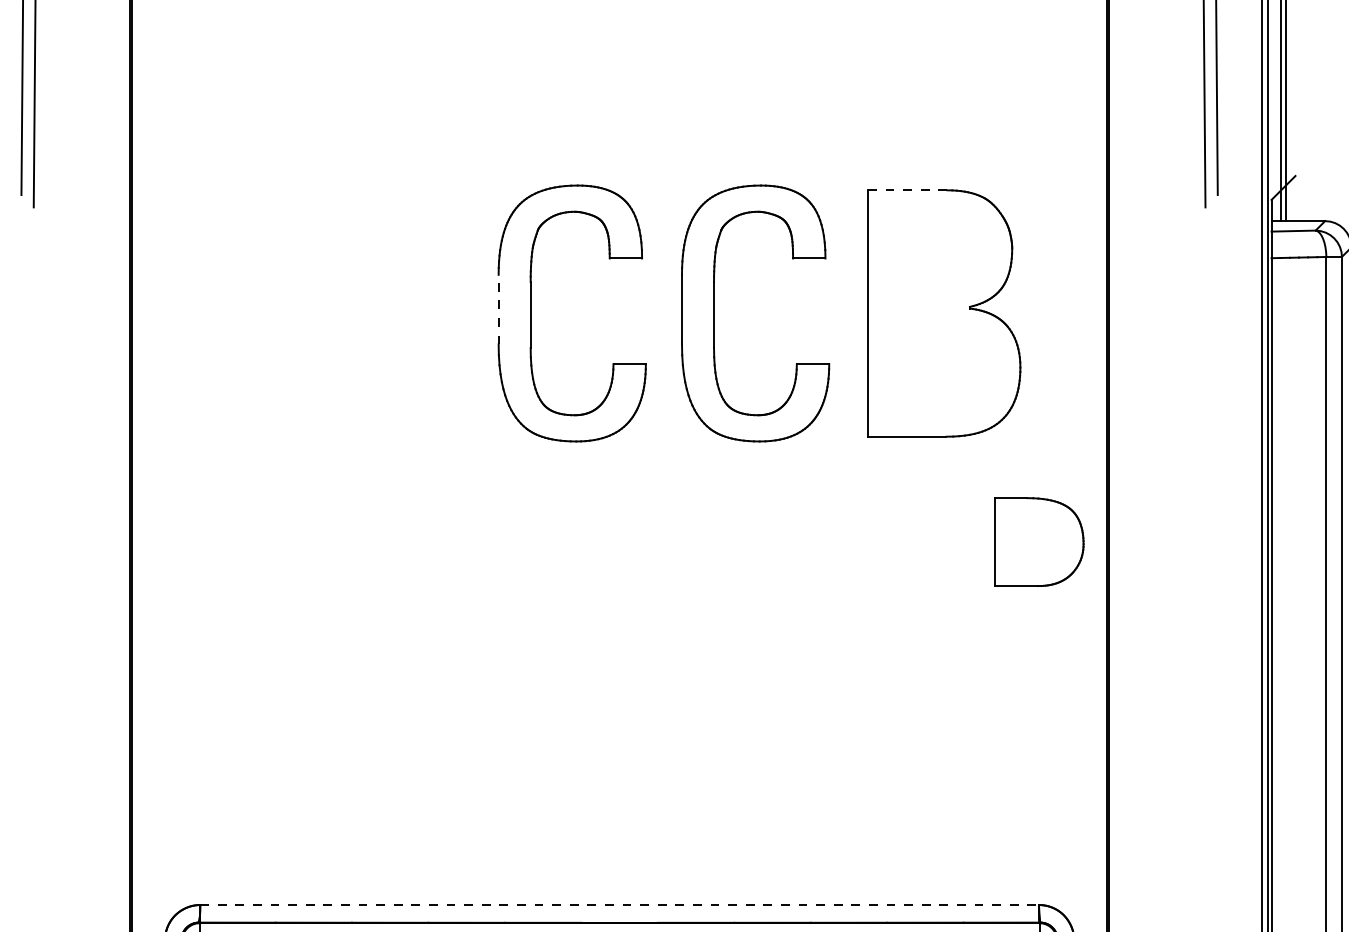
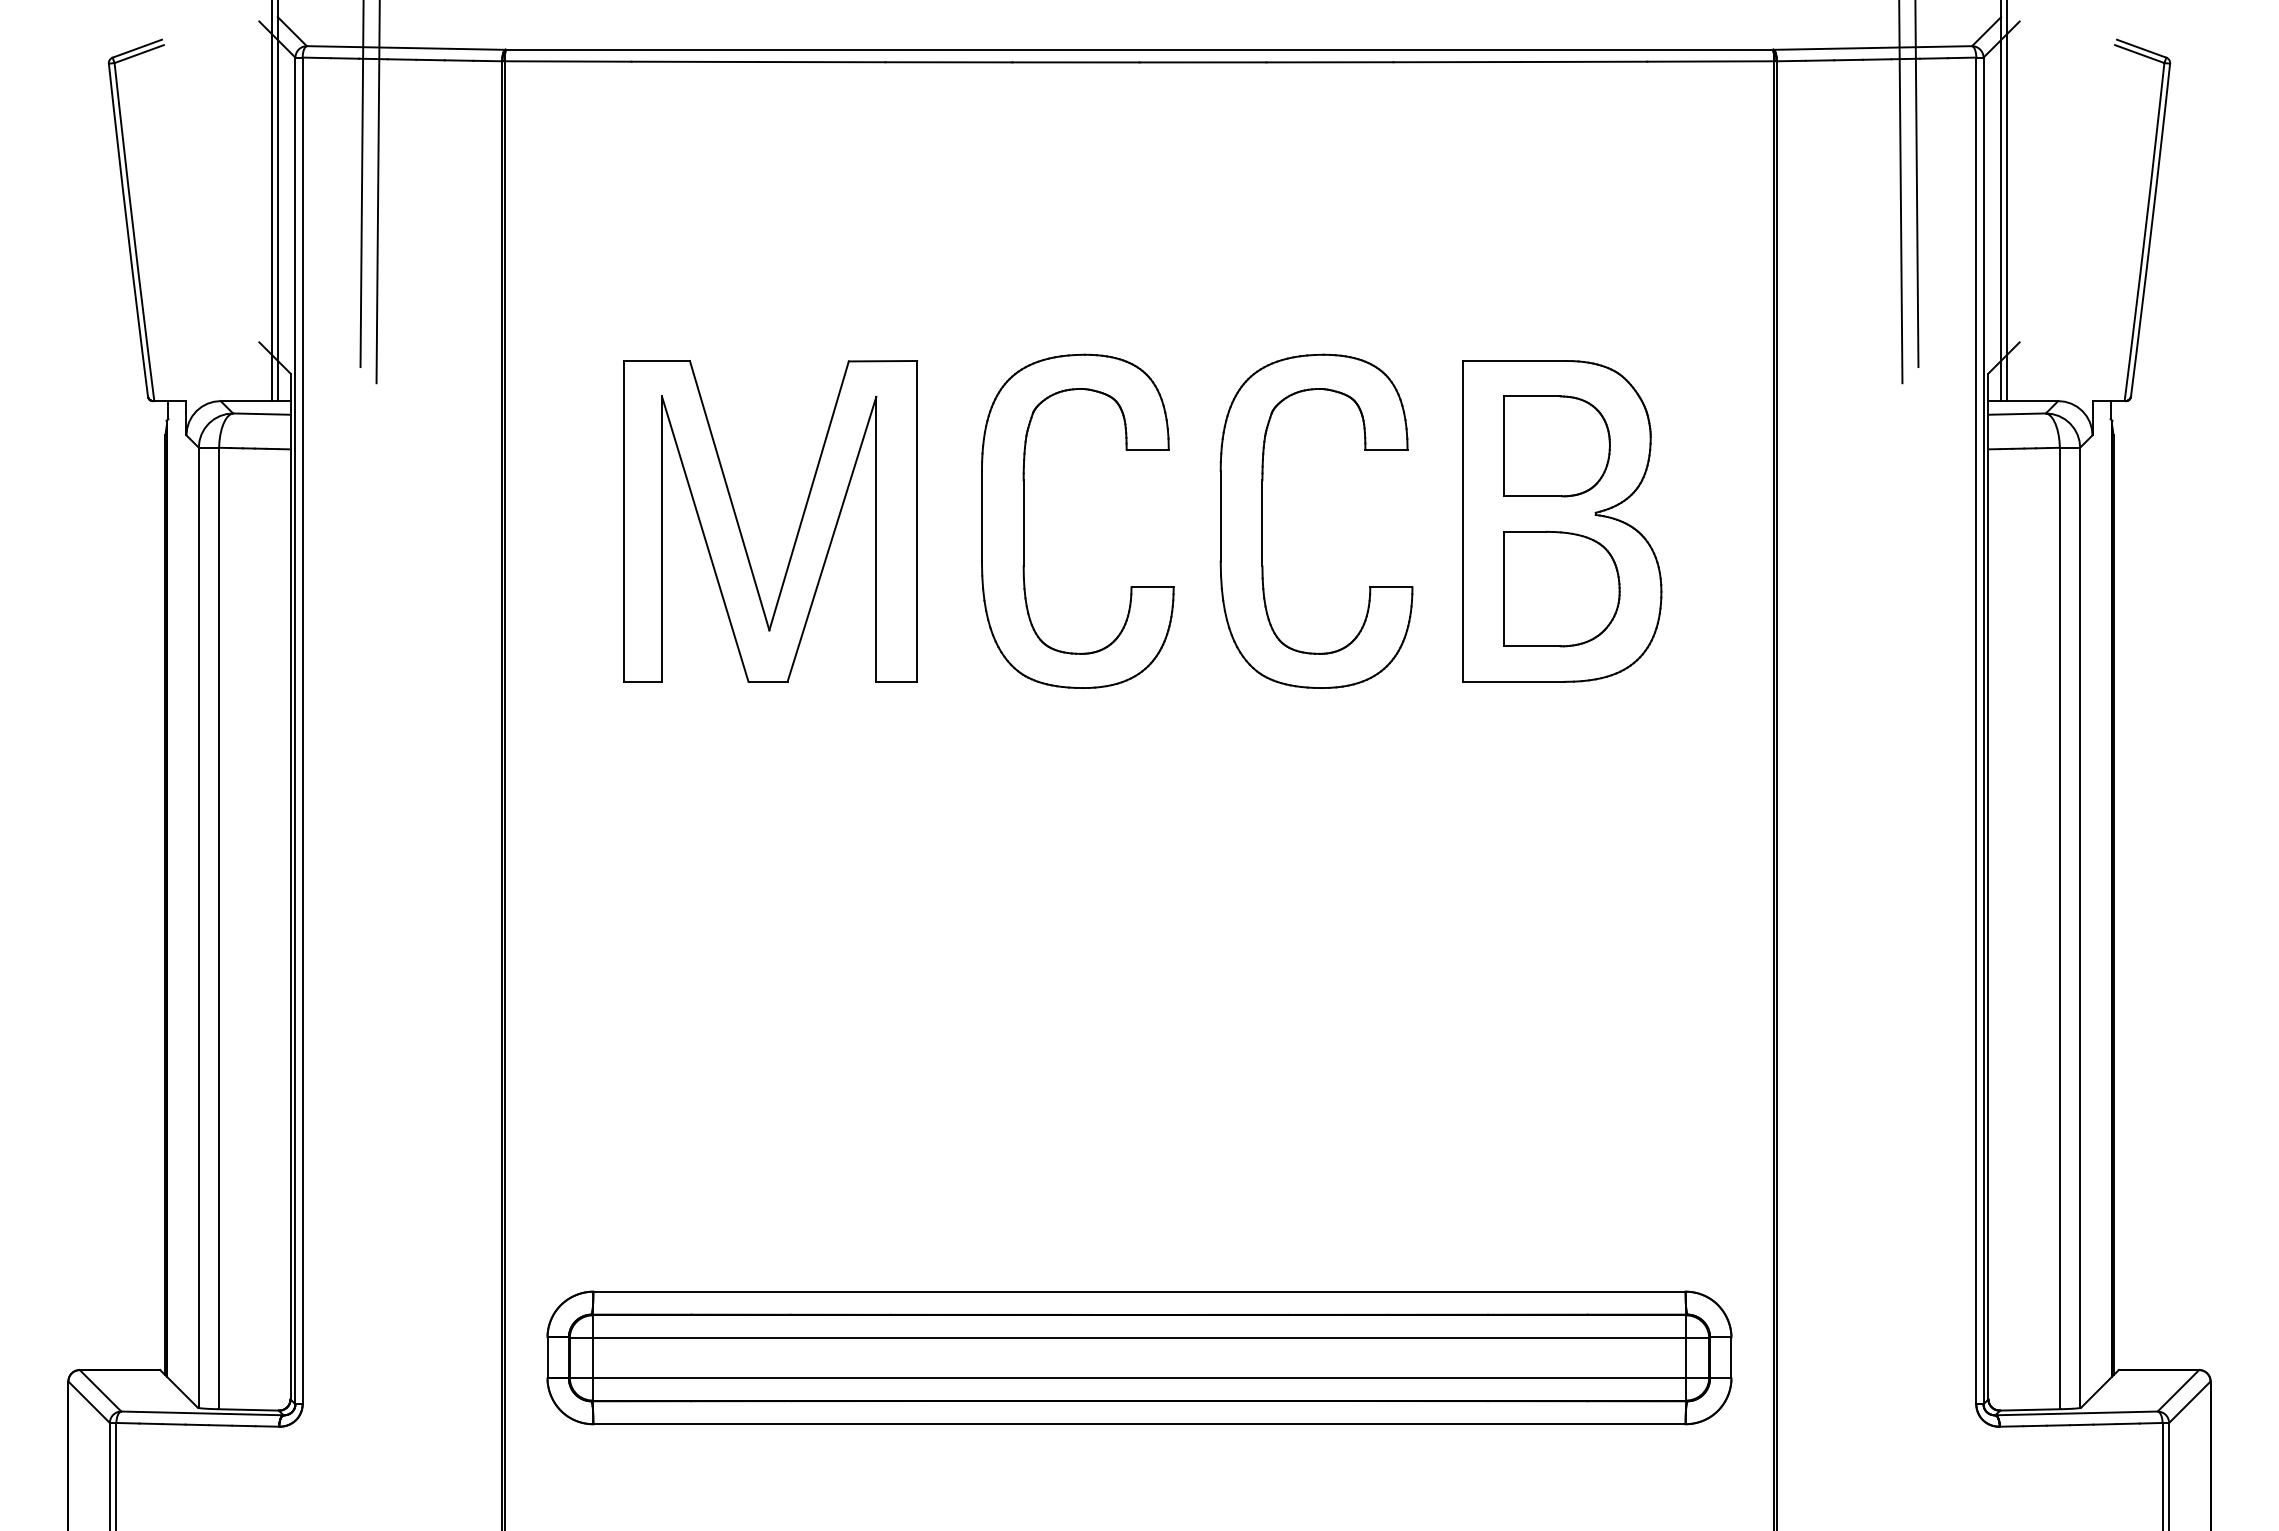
line: (907, 189) -> (1514, 360), dashed -> solid
part: (939, 255) -> (1556, 446), added
line: (498, 308) -> (981, 515), dashed -> solid
part: (357, 318) -> (798, 527), added
part: (1038, 542) -> (1561, 589), moved
line: (619, 904) -> (1139, 1291), dashed -> solid

